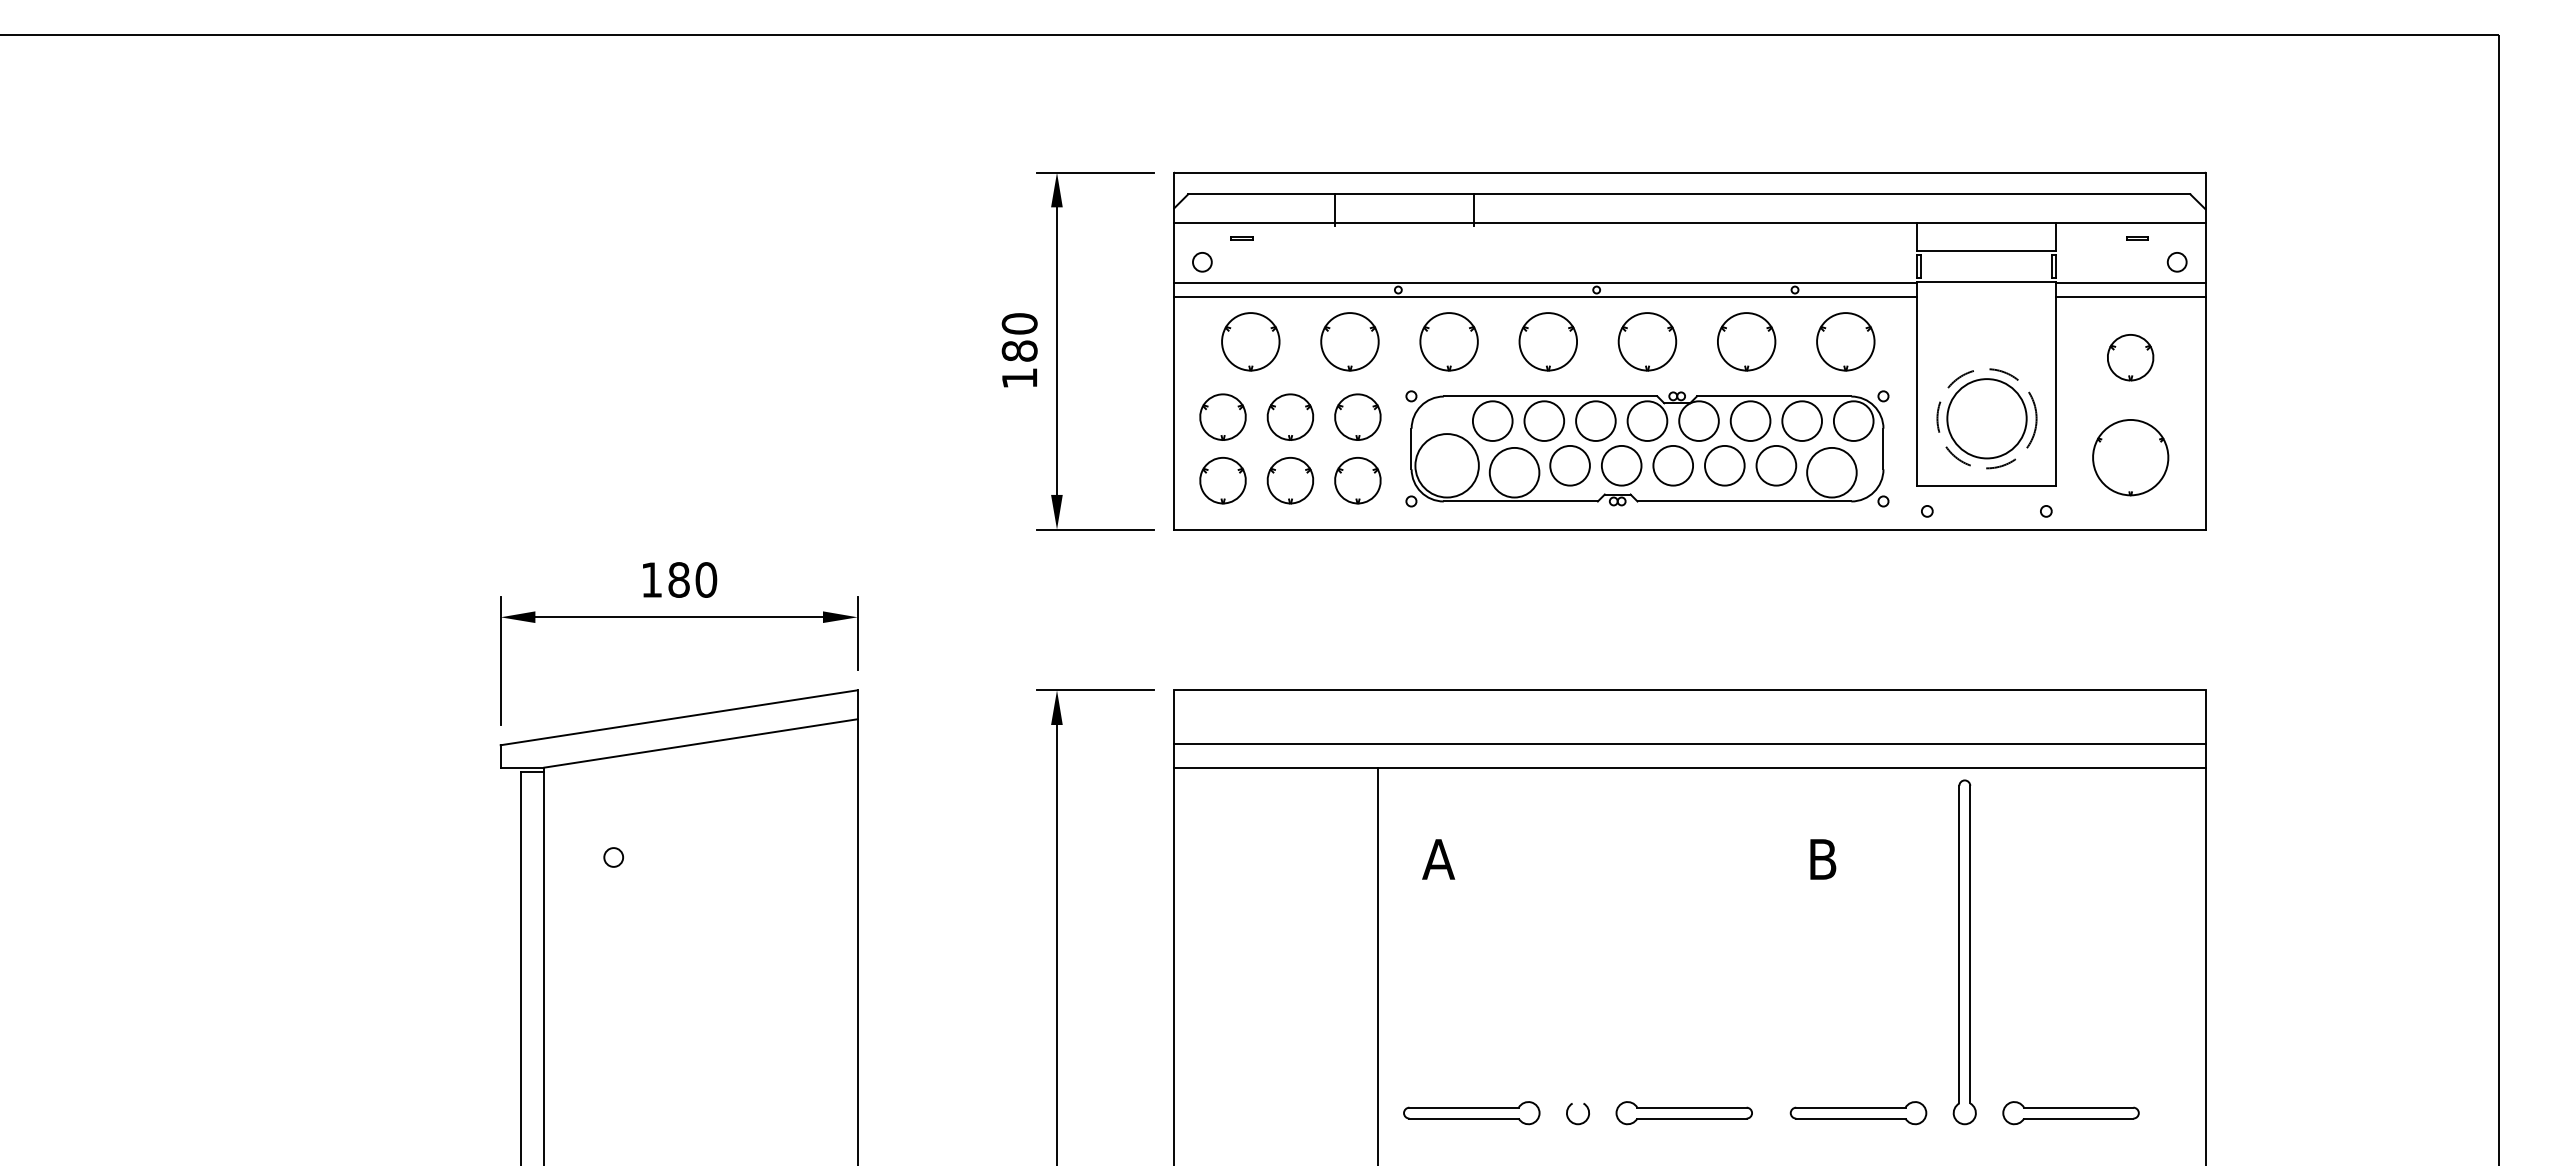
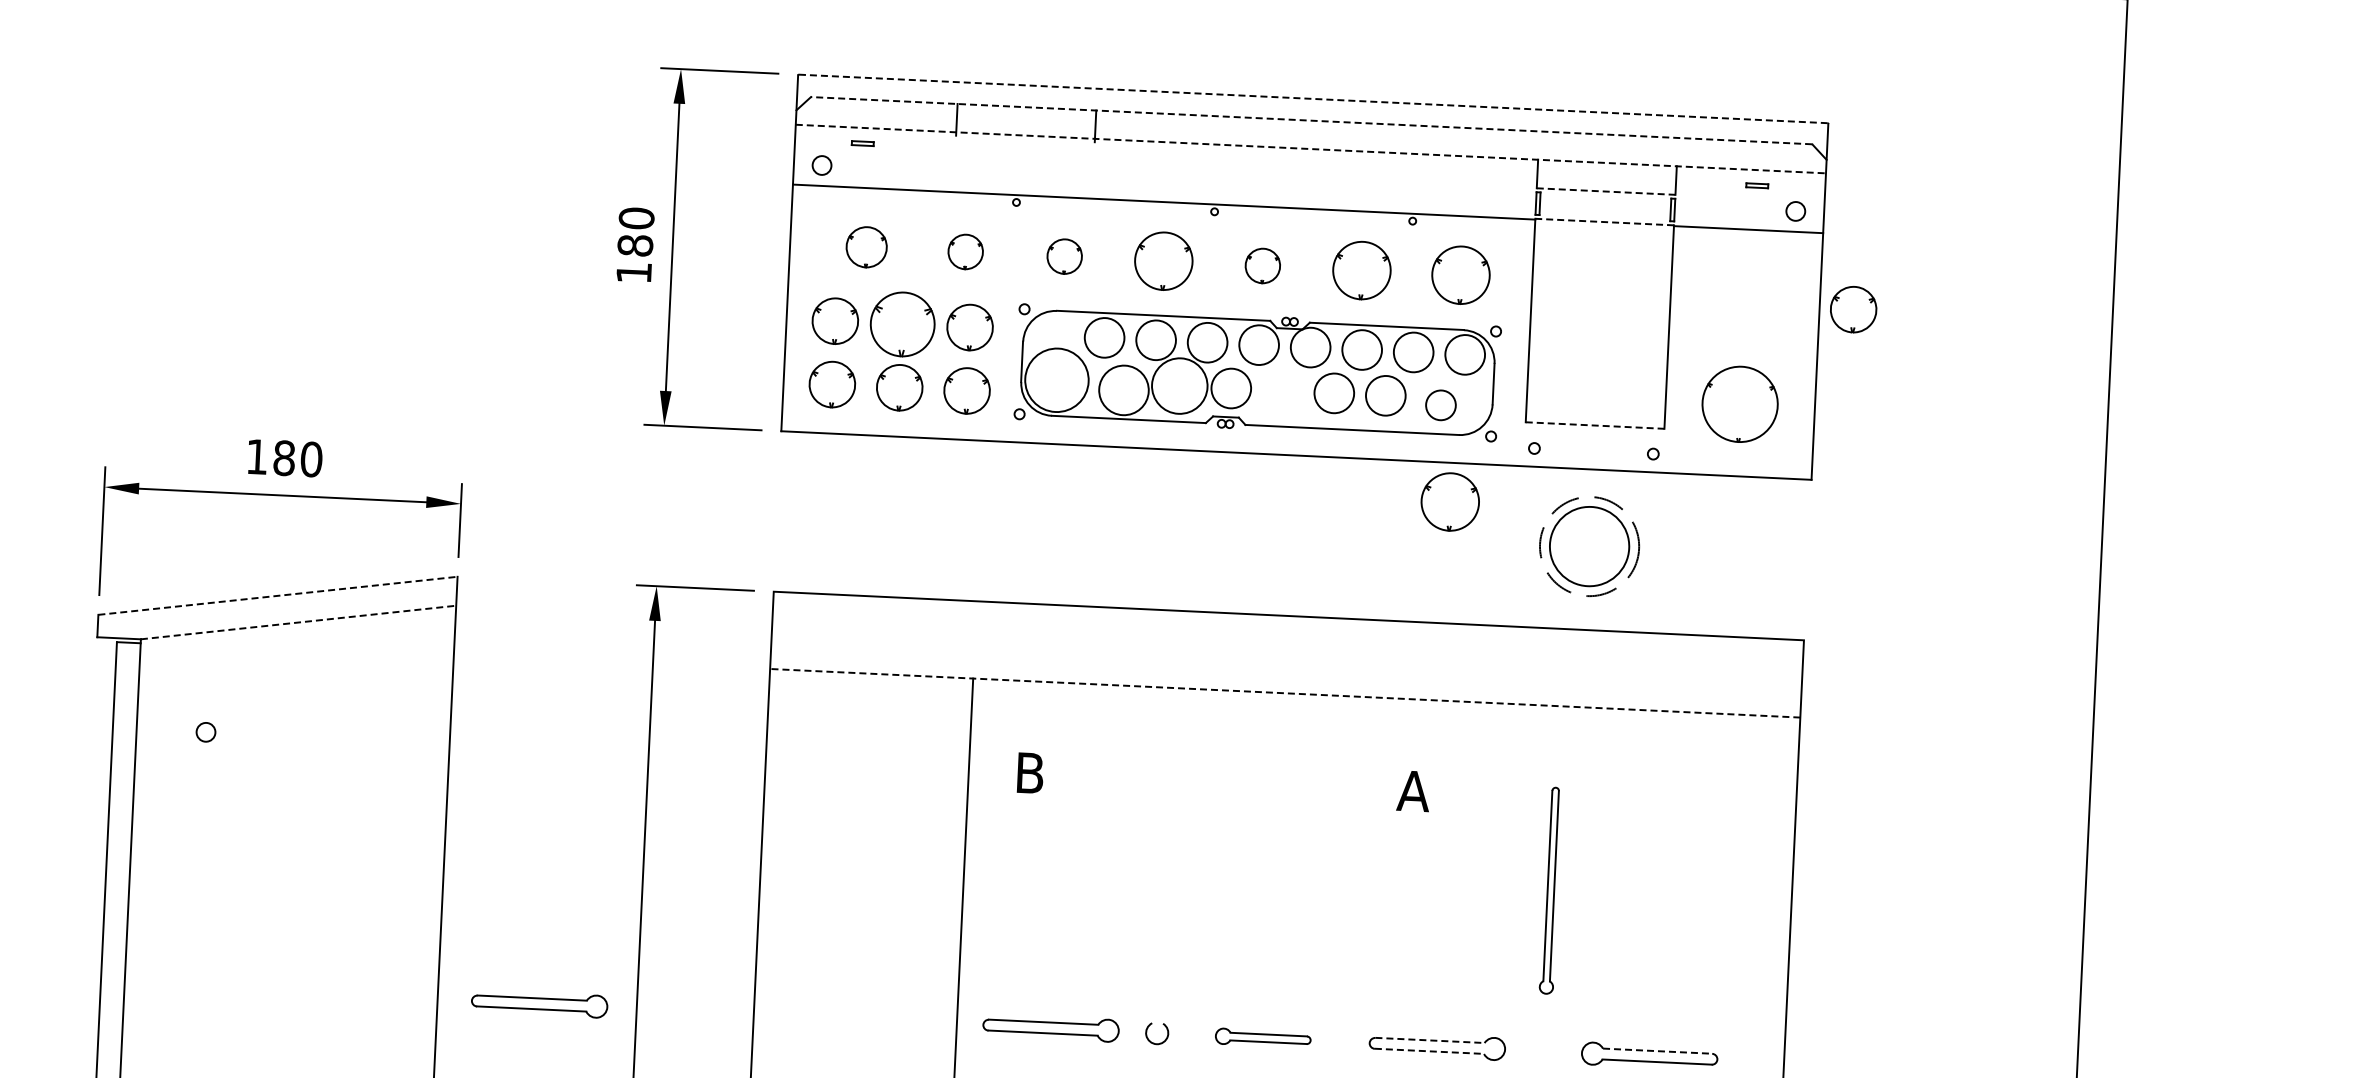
line: (1689, 172) -> (1312, 98), solid -> dashed
line: (1688, 194) -> (1310, 120), solid -> dashed
line: (1689, 222) -> (1310, 148), solid -> dashed
line: (1987, 251) -> (1606, 191), solid -> dashed
line: (1986, 281) -> (1604, 221), solid -> dashed
line: (1545, 296) -> (1163, 215), removed
line: (2130, 296) -> (1747, 243), removed
part: (1250, 341) -> (866, 246), size x0.7
part: (1349, 341) -> (965, 251), size x0.6
part: (1448, 341) -> (1064, 256), size x0.6
part: (1647, 341) -> (1262, 265), size x0.6
part: (2130, 357) -> (1853, 309), moved
part: (1290, 416) -> (902, 323), size x1.4
part: (1986, 418) -> (1589, 546), moved
circle: (1569, 465) -> (1179, 385), size x1.4
circle: (1672, 465) -> (1282, 390), removed
circle: (1831, 472) -> (1440, 405), size x0.6
line: (1987, 485) -> (1595, 425), solid -> dashed
part: (1845, 568) -> (1450, 501), added
line: (679, 717) -> (278, 595), solid -> dashed
line: (701, 743) -> (299, 622), solid -> dashed
line: (1689, 743) -> (1285, 669), removed
line: (1689, 767) -> (1284, 693), solid -> dashed
text: (1438, 859) -> (1029, 773), A -> B
text: (1822, 859) -> (1413, 791), B -> A
part: (1964, 952) -> (1550, 890), size x0.6
line: (1850, 1107) -> (1429, 1040), solid -> dashed
line: (2078, 1107) -> (1657, 1051), solid -> dashed
part: (959, 1113) -> (539, 1004), added
part: (1683, 1113) -> (1262, 1038), size x0.7
line: (1850, 1118) -> (1429, 1051), solid -> dashed

